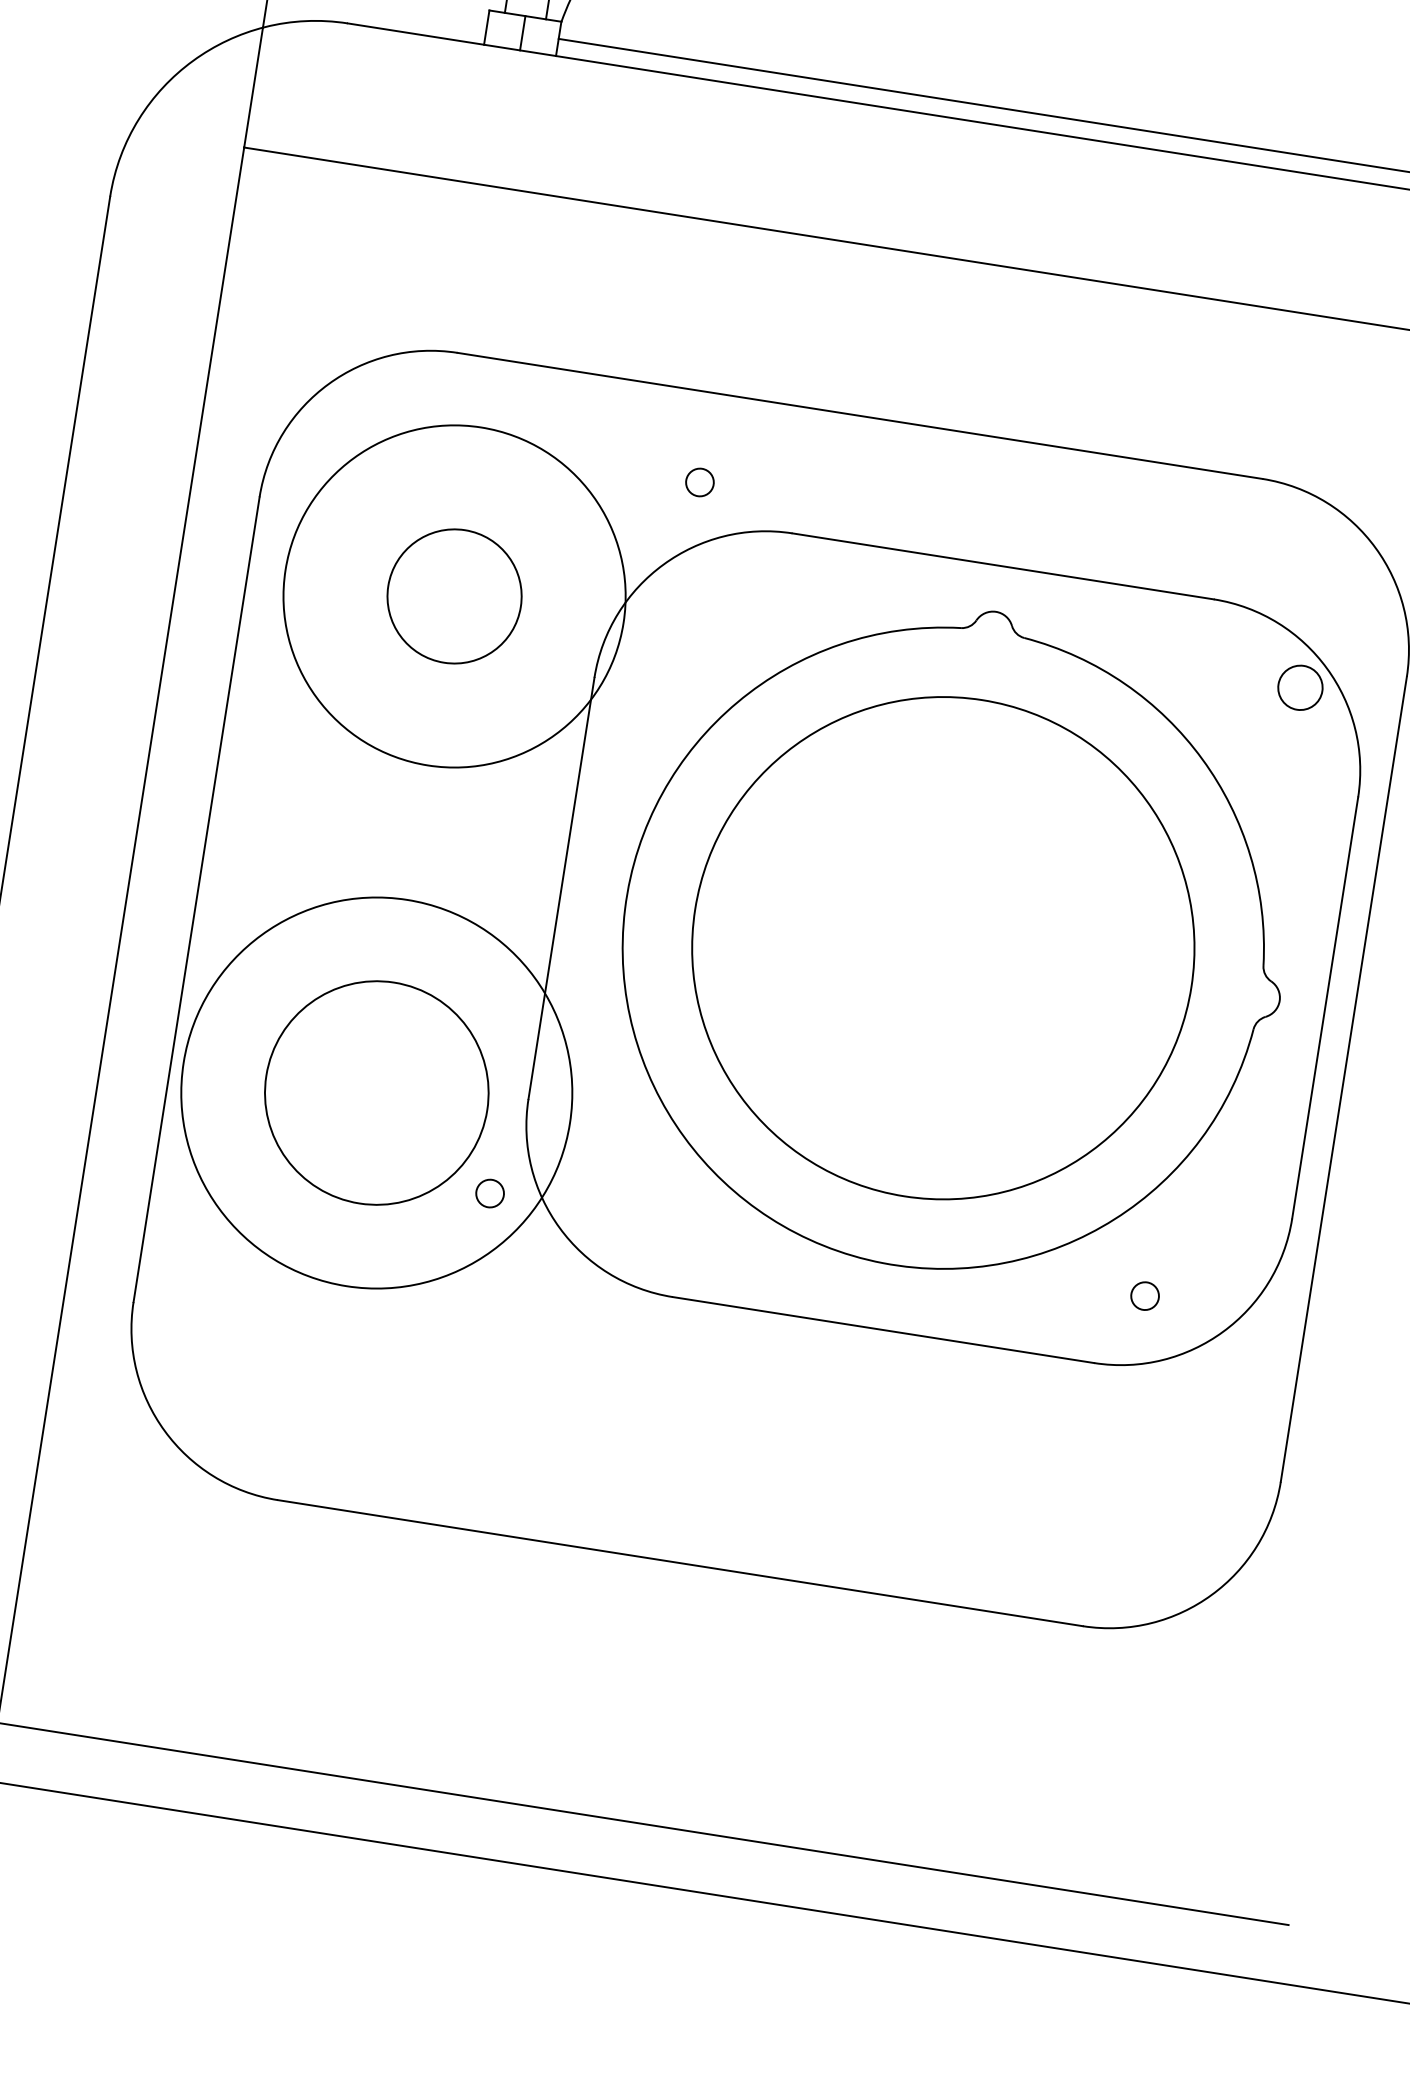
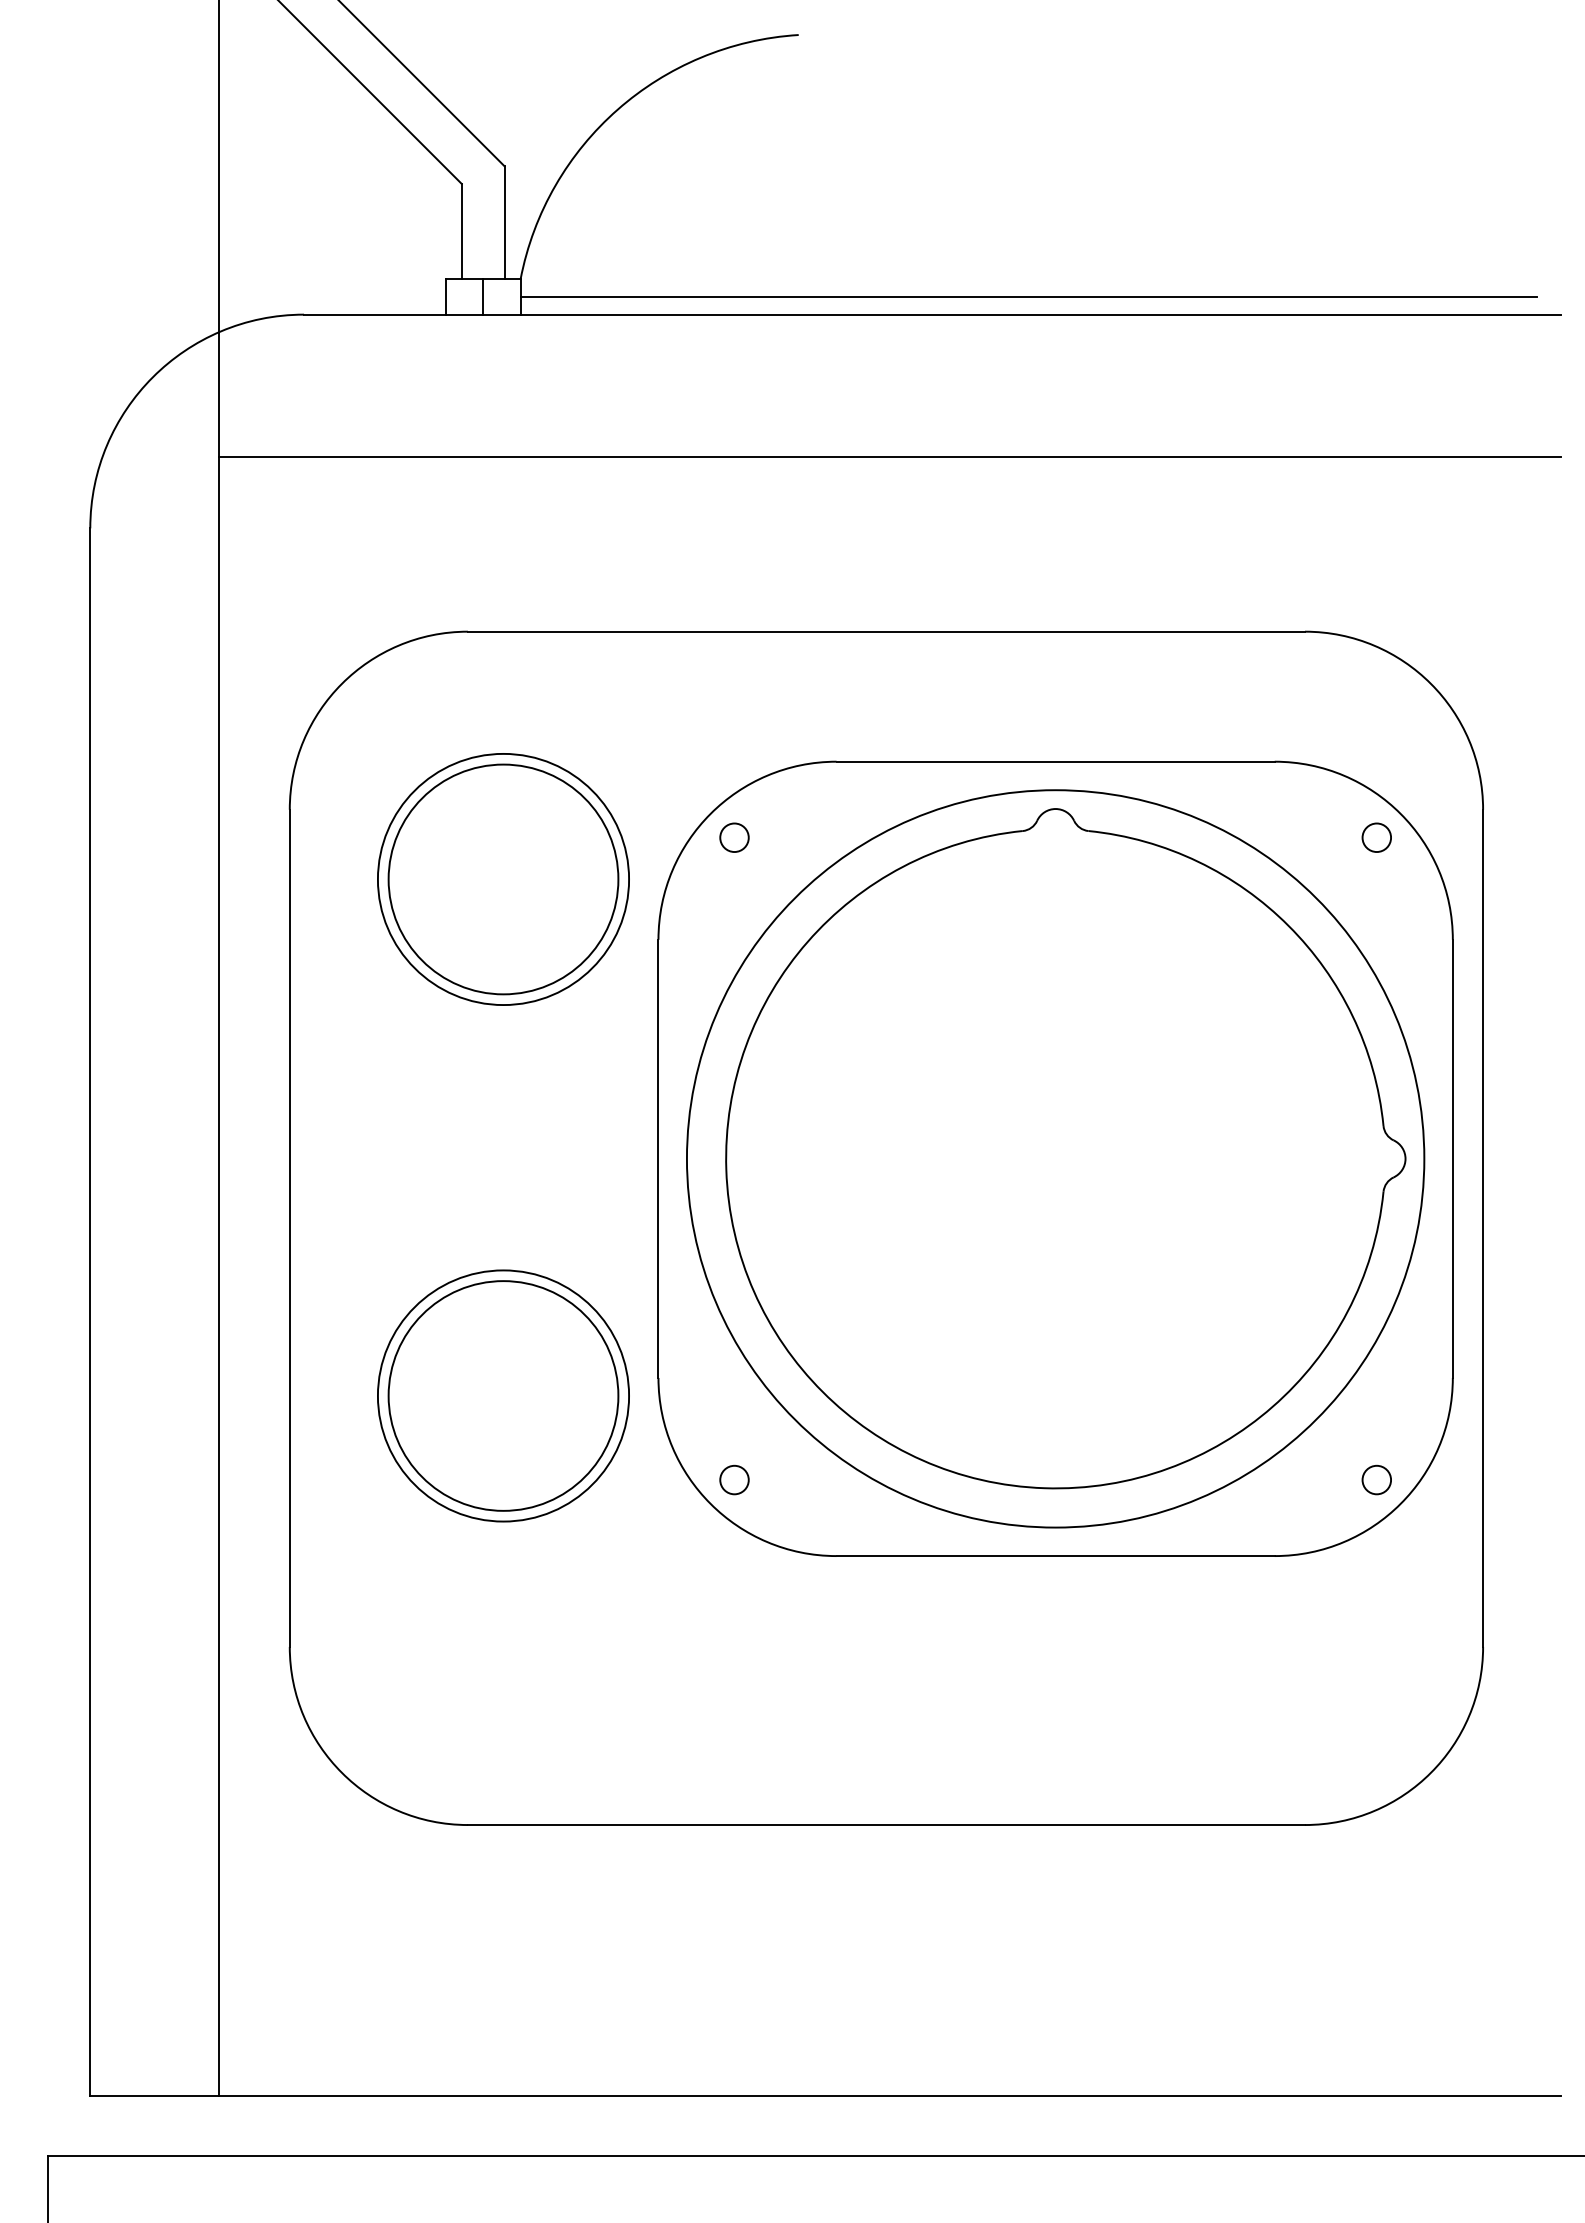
circle: (699, 482) -> (734, 837), moved
circle: (454, 596) -> (503, 879), size x0.71
circle: (454, 596) -> (503, 879), size x1.67
circle: (1300, 687) -> (1376, 837), size x0.62
circle: (943, 947) -> (1055, 1158), size x1.43
circle: (376, 1092) -> (503, 1395), size x0.62
circle: (490, 1193) -> (734, 1479), moved
circle: (1144, 1295) -> (1376, 1479), moved

